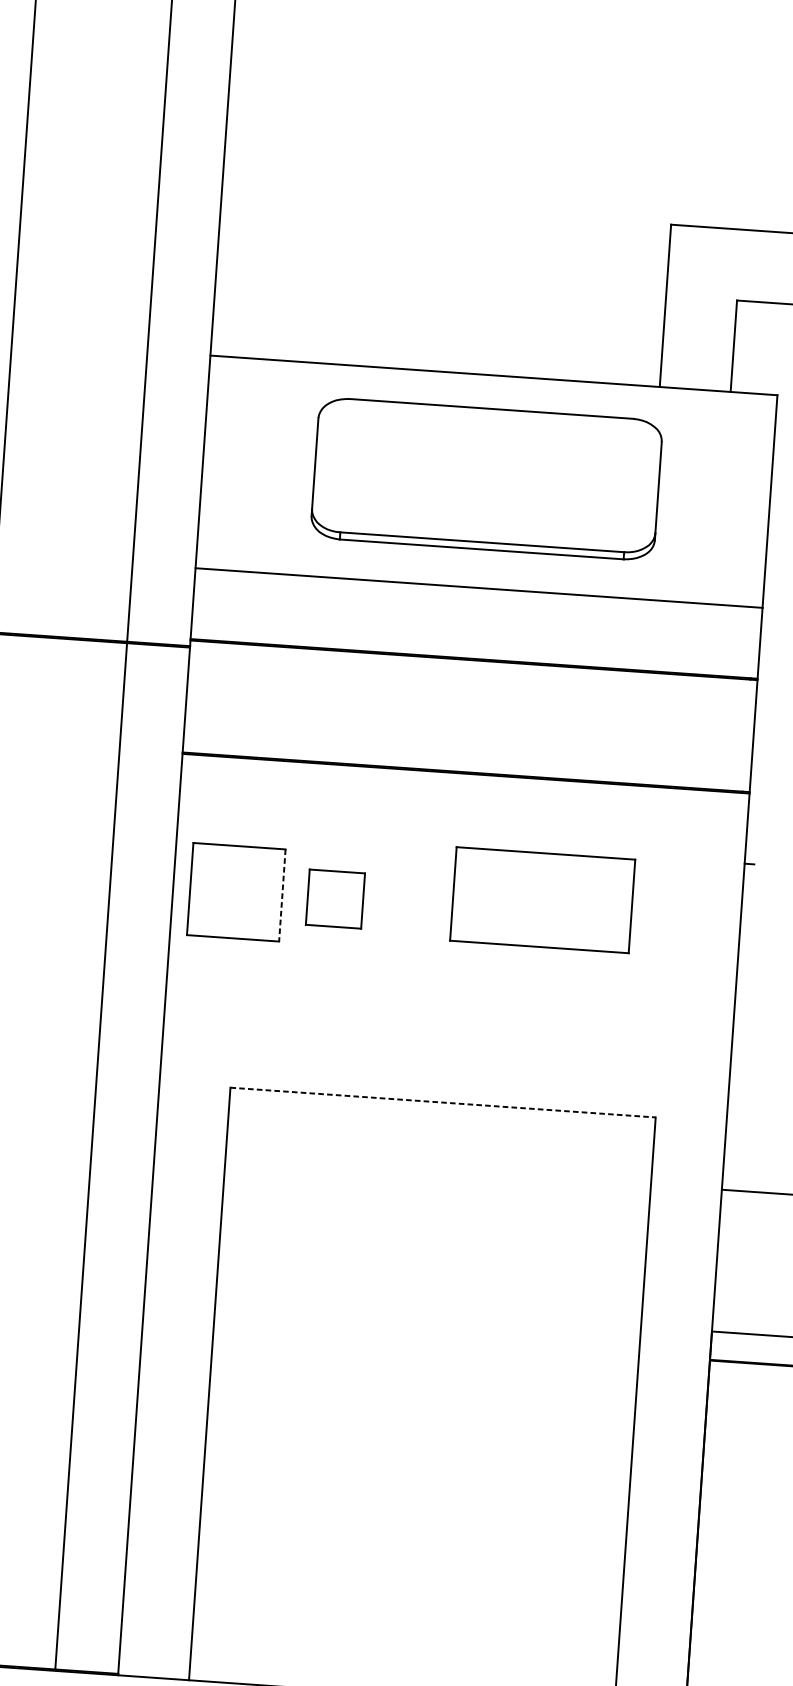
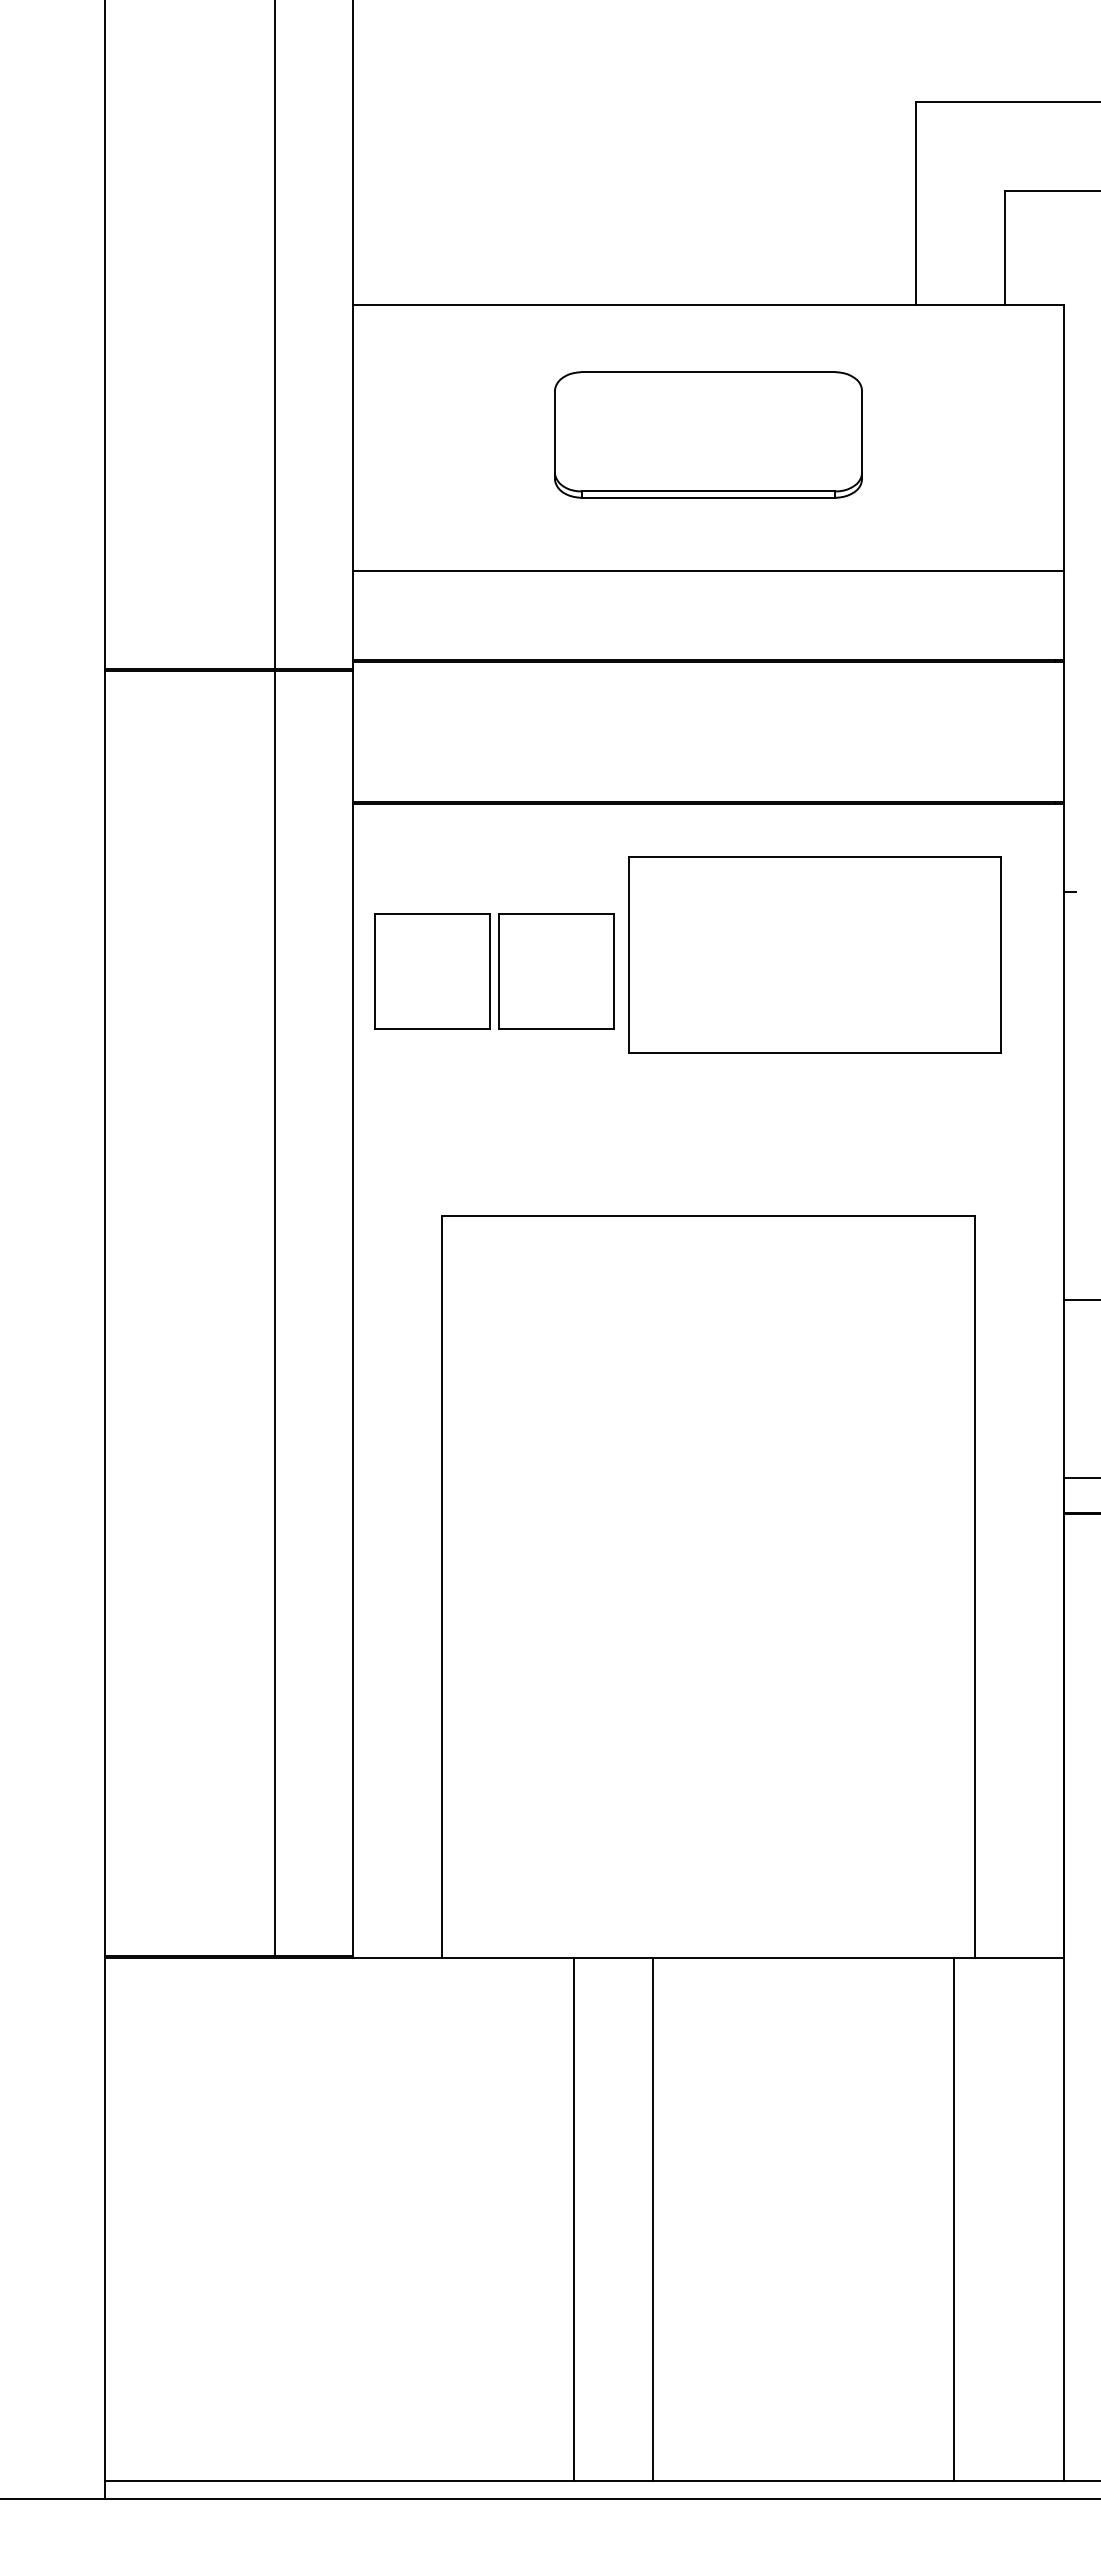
part: (486, 478) -> (708, 434), size x0.71
line: (282, 895) -> (490, 971), dashed -> solid
part: (335, 898) -> (556, 971), size x1.67
part: (542, 899) -> (814, 954), size x1.67
line: (443, 1102) -> (709, 1215), dashed -> solid

